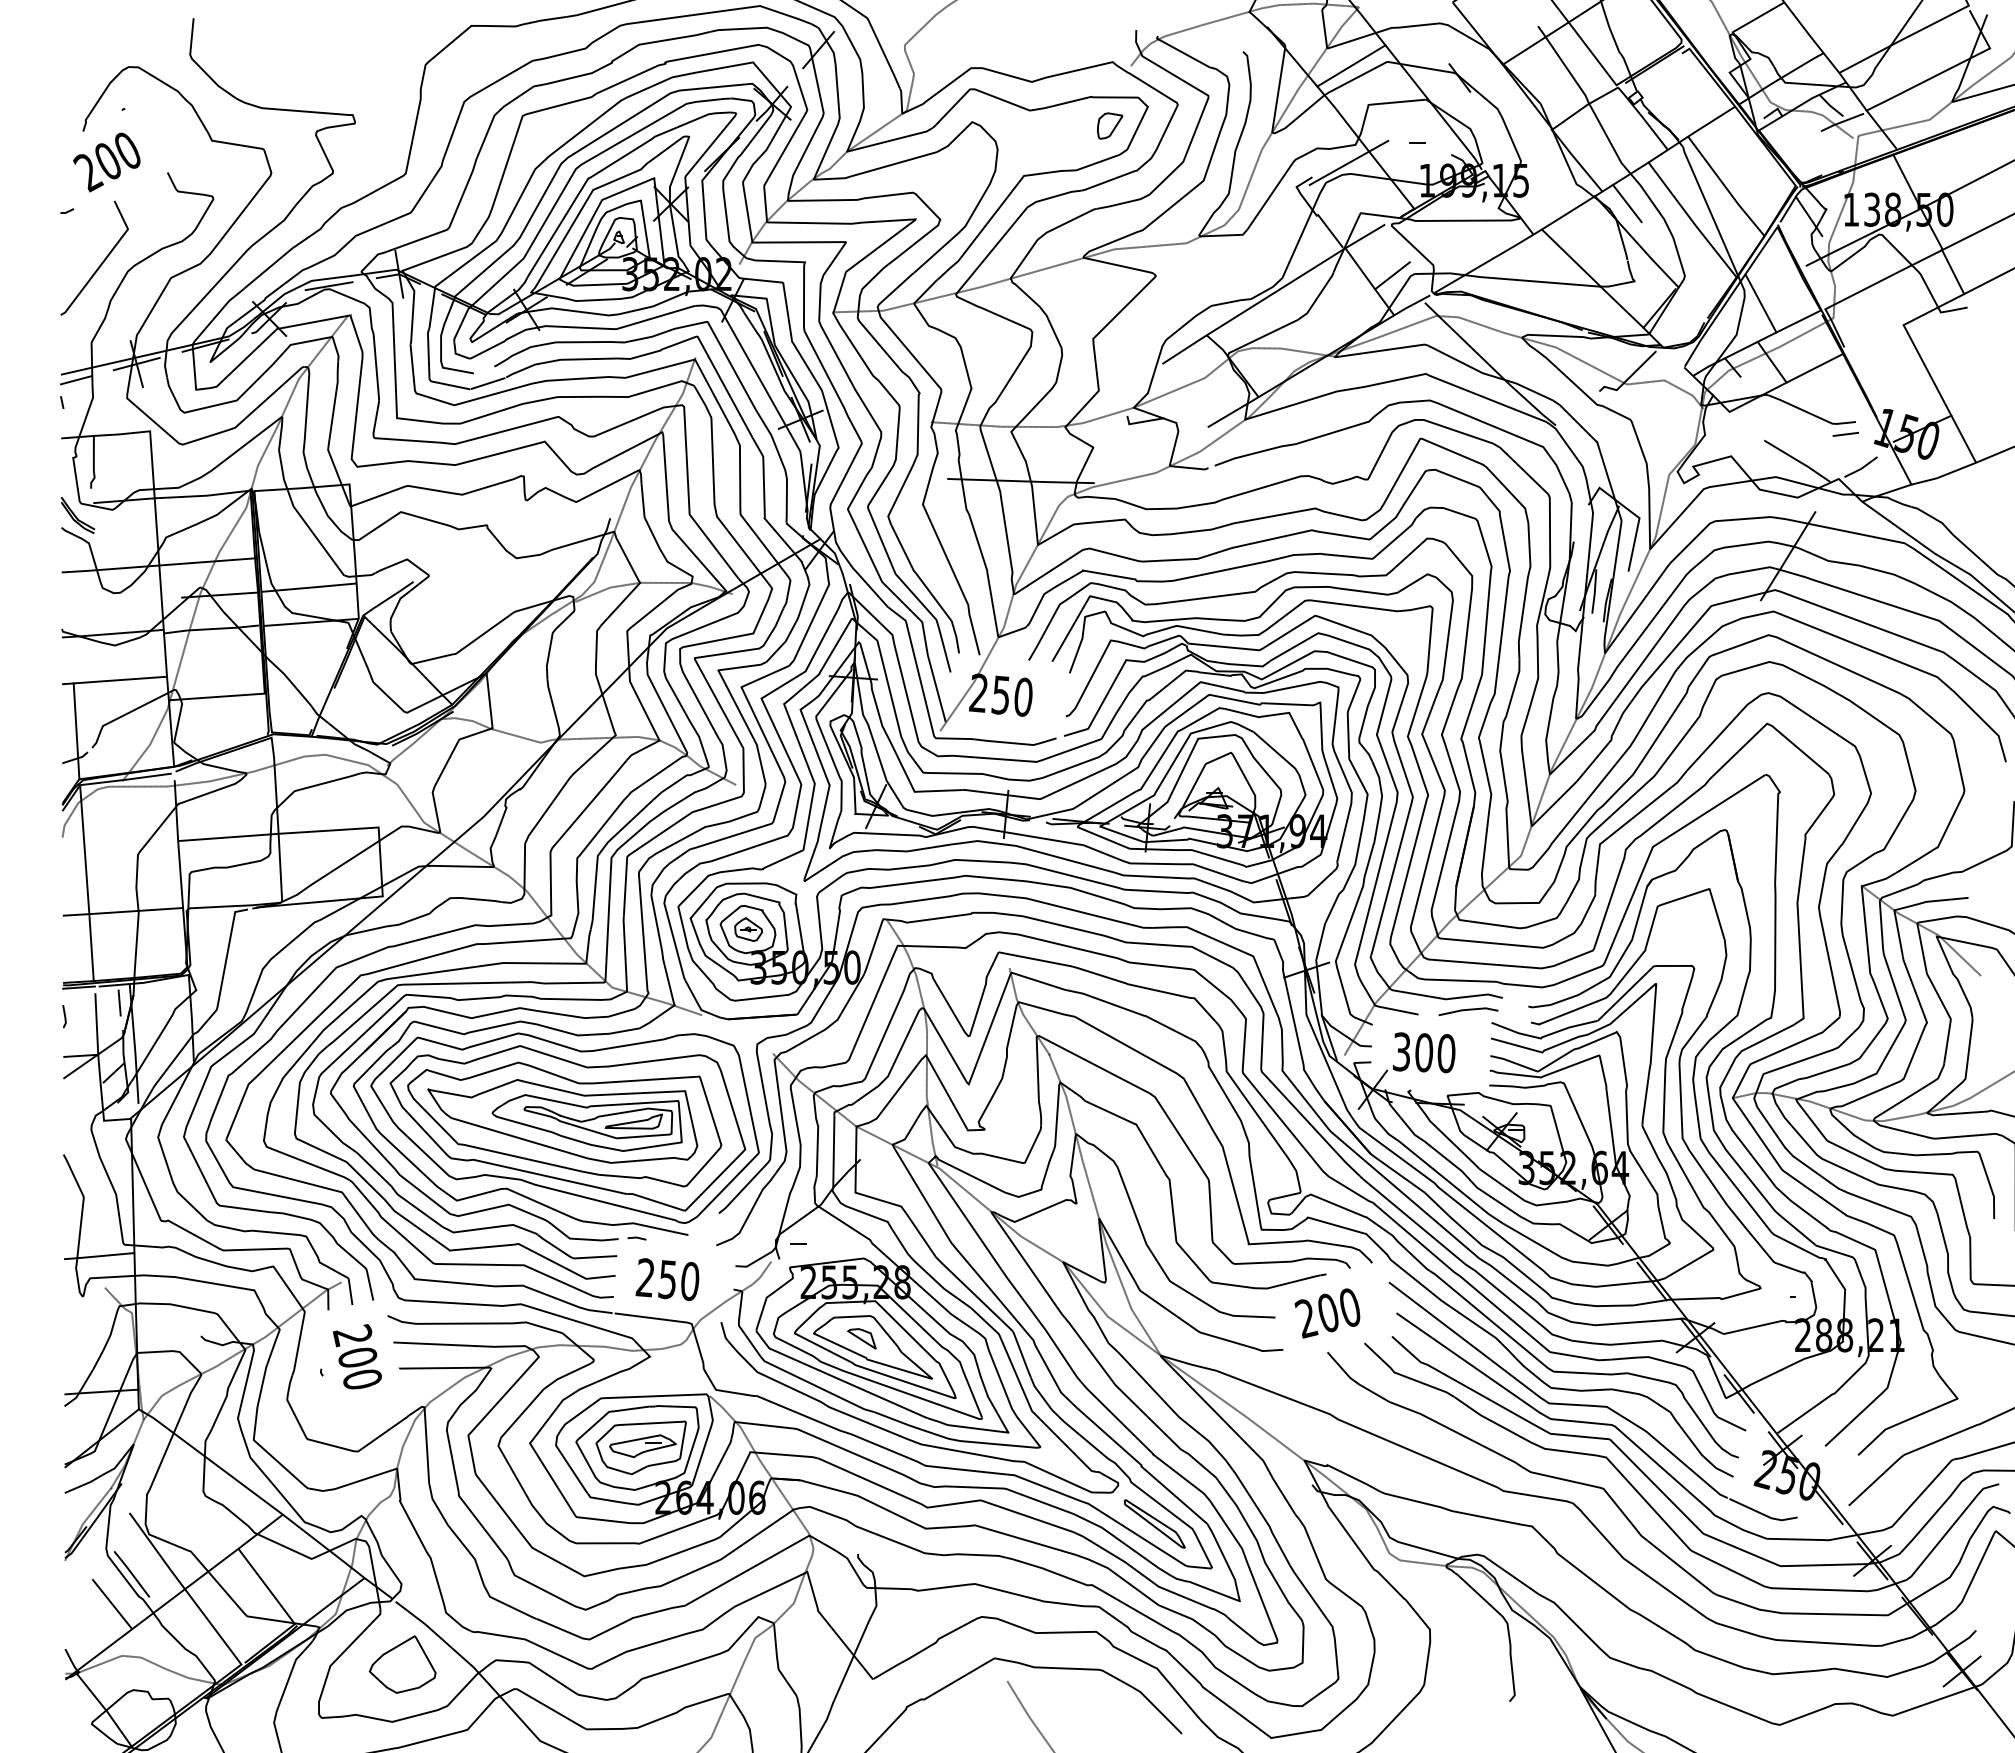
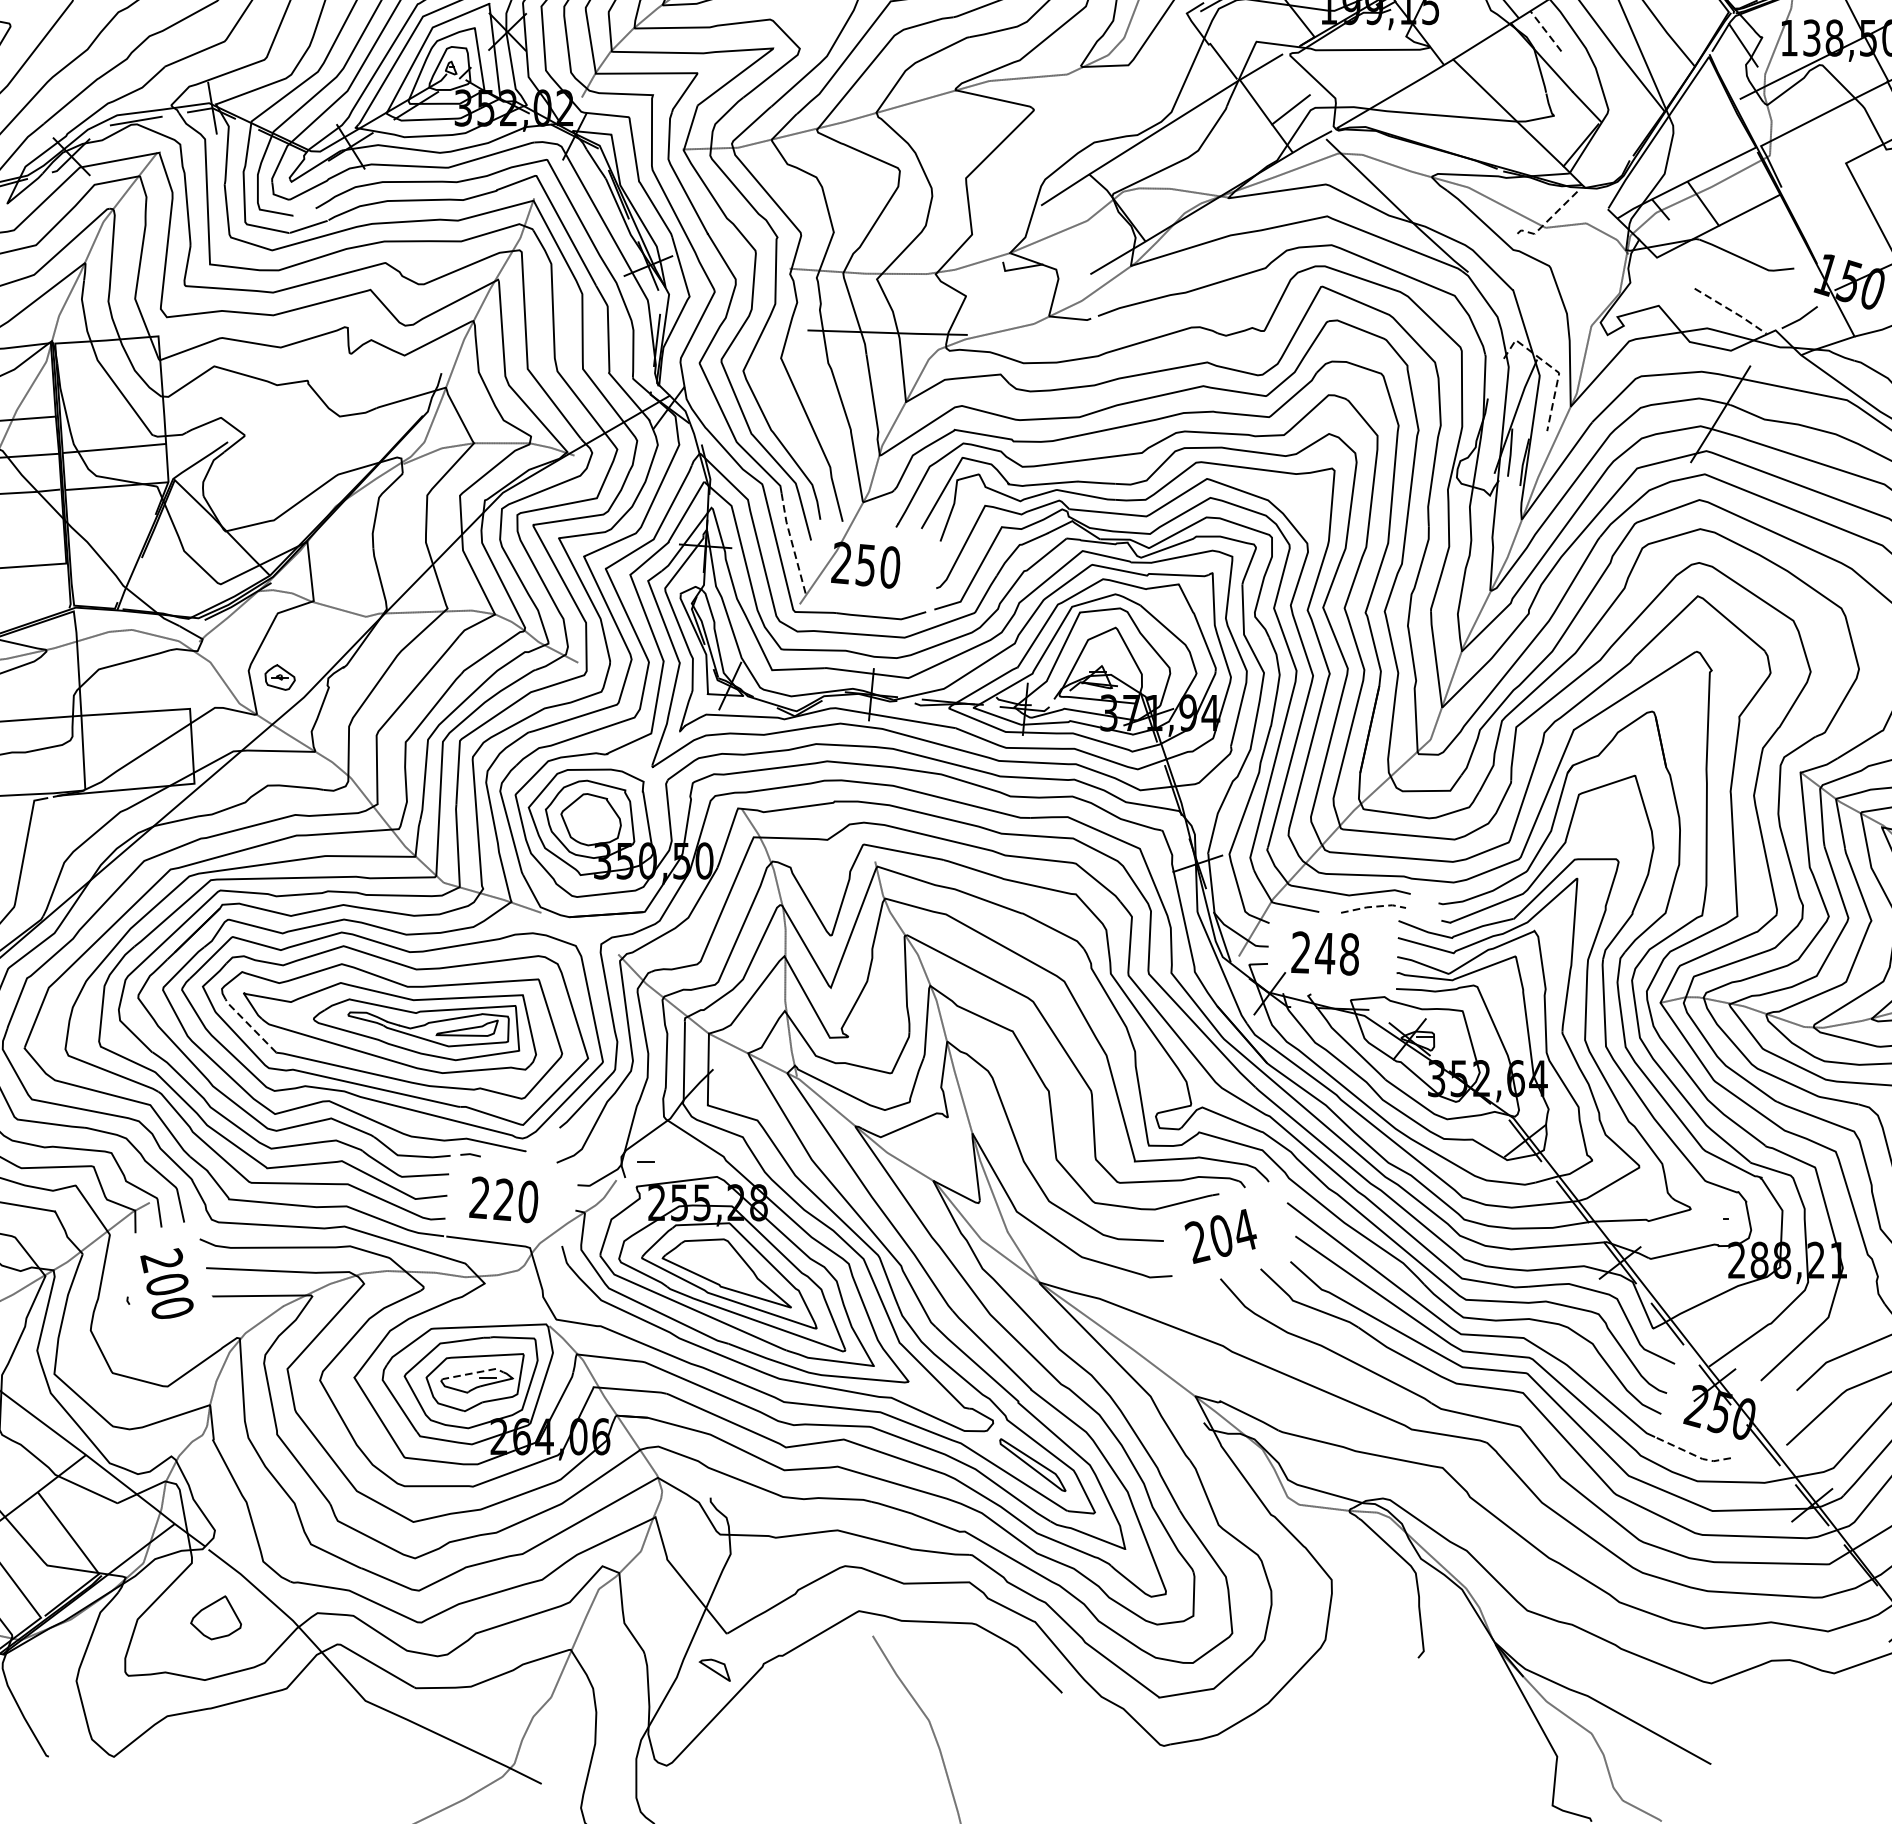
line: (1626, 203) -> (1545, 31), solid -> dashed
line: (1760, 303) -> (1690, 139), removed
line: (1628, 378) -> (1547, 221), solid -> dashed
line: (1845, 433) -> (1782, 281), removed
line: (1798, 461) -> (1731, 311), solid -> dashed
line: (1633, 513) -> (1552, 367), solid -> dashed
line: (933, 676) -> (792, 544), solid -> dashed
part: (748, 929) -> (280, 677), moved
line: (1468, 1009) -> (1373, 906), solid -> dashed
text: (1423, 1052) -> (1324, 953), 300 -> 248
line: (434, 1120) -> (250, 1027), solid -> dashed
text: (667, 1279) -> (503, 1199), 250 -> 220
text: (1350, 1307) -> (1245, 1230), 200 -> 204
part: (861, 1338) -> (714, 1669), moved
line: (639, 1439) -> (473, 1373), solid -> dashed
line: (1763, 1514) -> (1693, 1454), solid -> dashed
part: (402, 1664) -> (215, 1617), size x0.7

